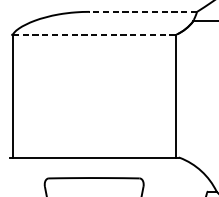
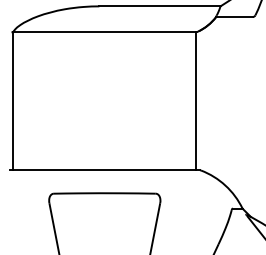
line: (142, 11) -> (159, 6), dashed -> solid
line: (94, 35) -> (105, 32), dashed -> solid

